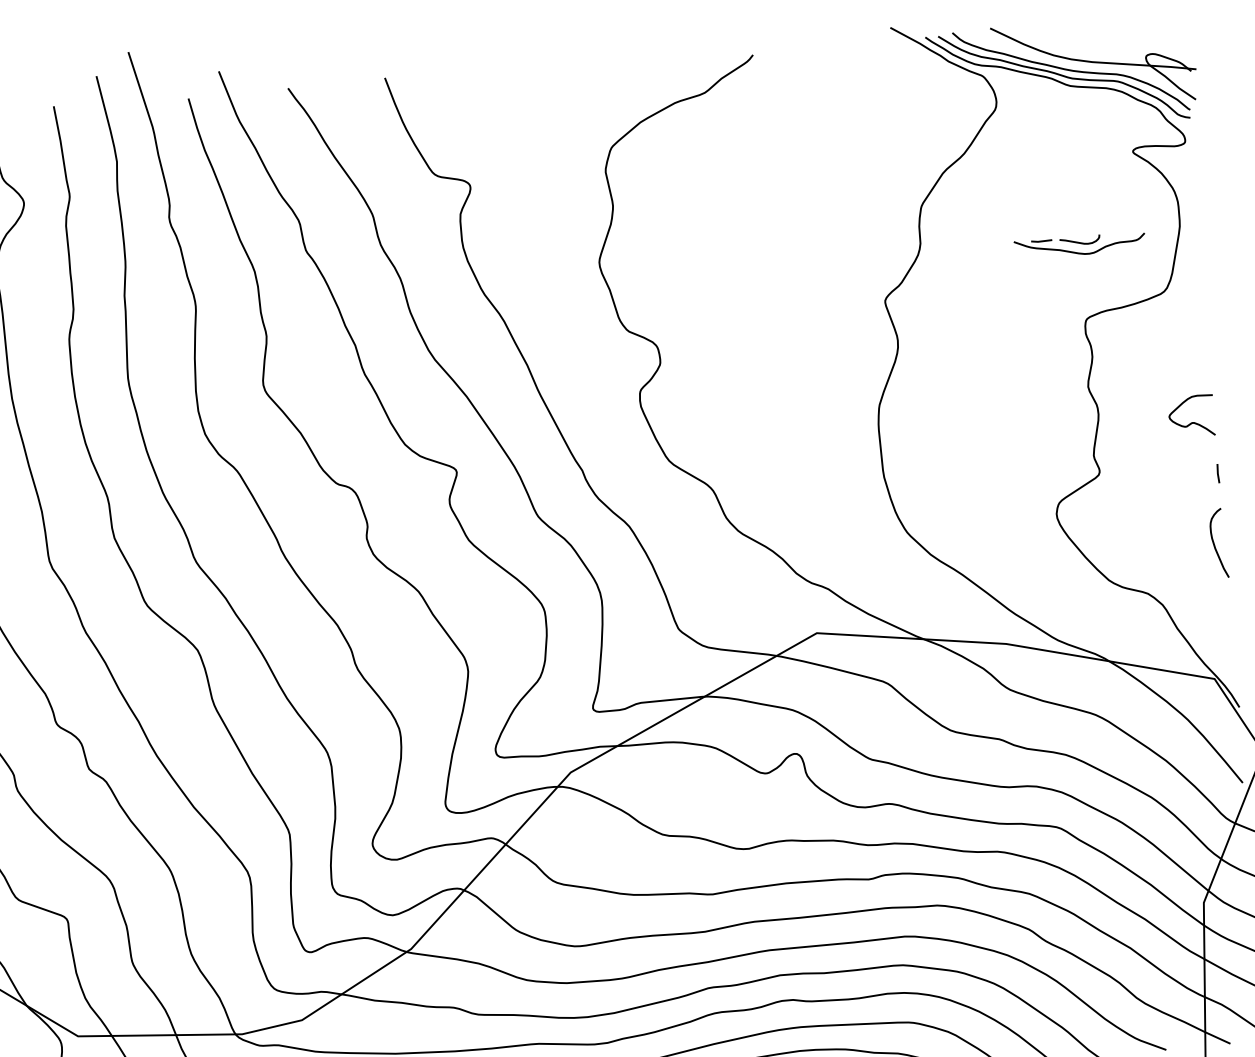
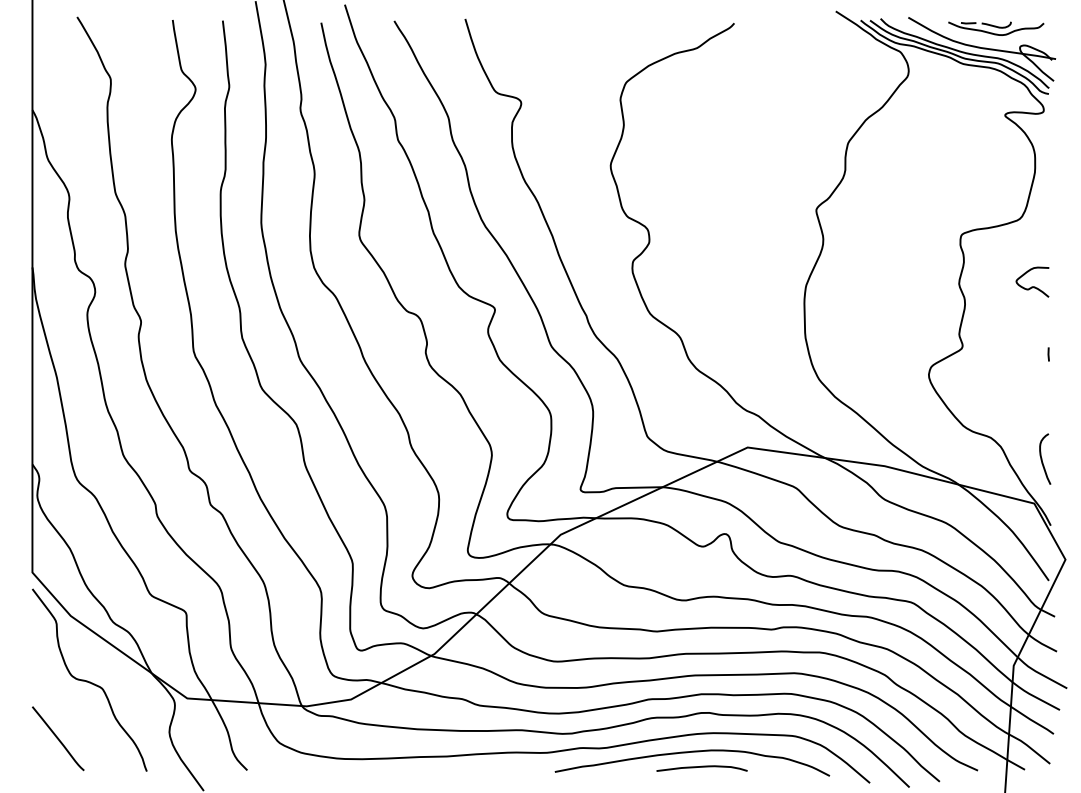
part: (1080, 245) -> (996, 28), moved
curve: (1191, 422) -> (1032, 286), moved
curve: (1215, 542) -> (1042, 458), moved

